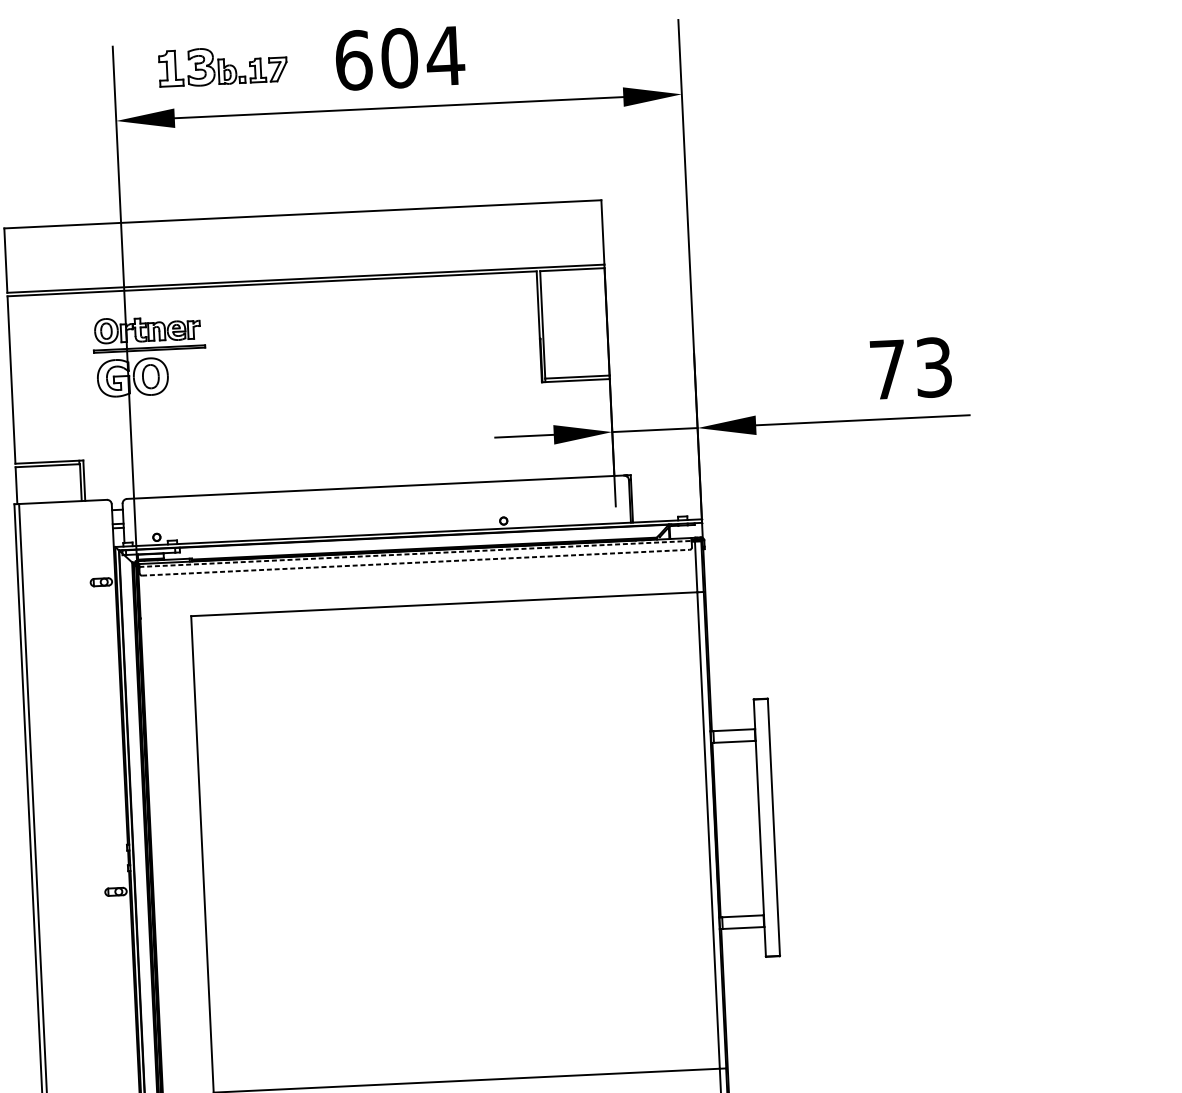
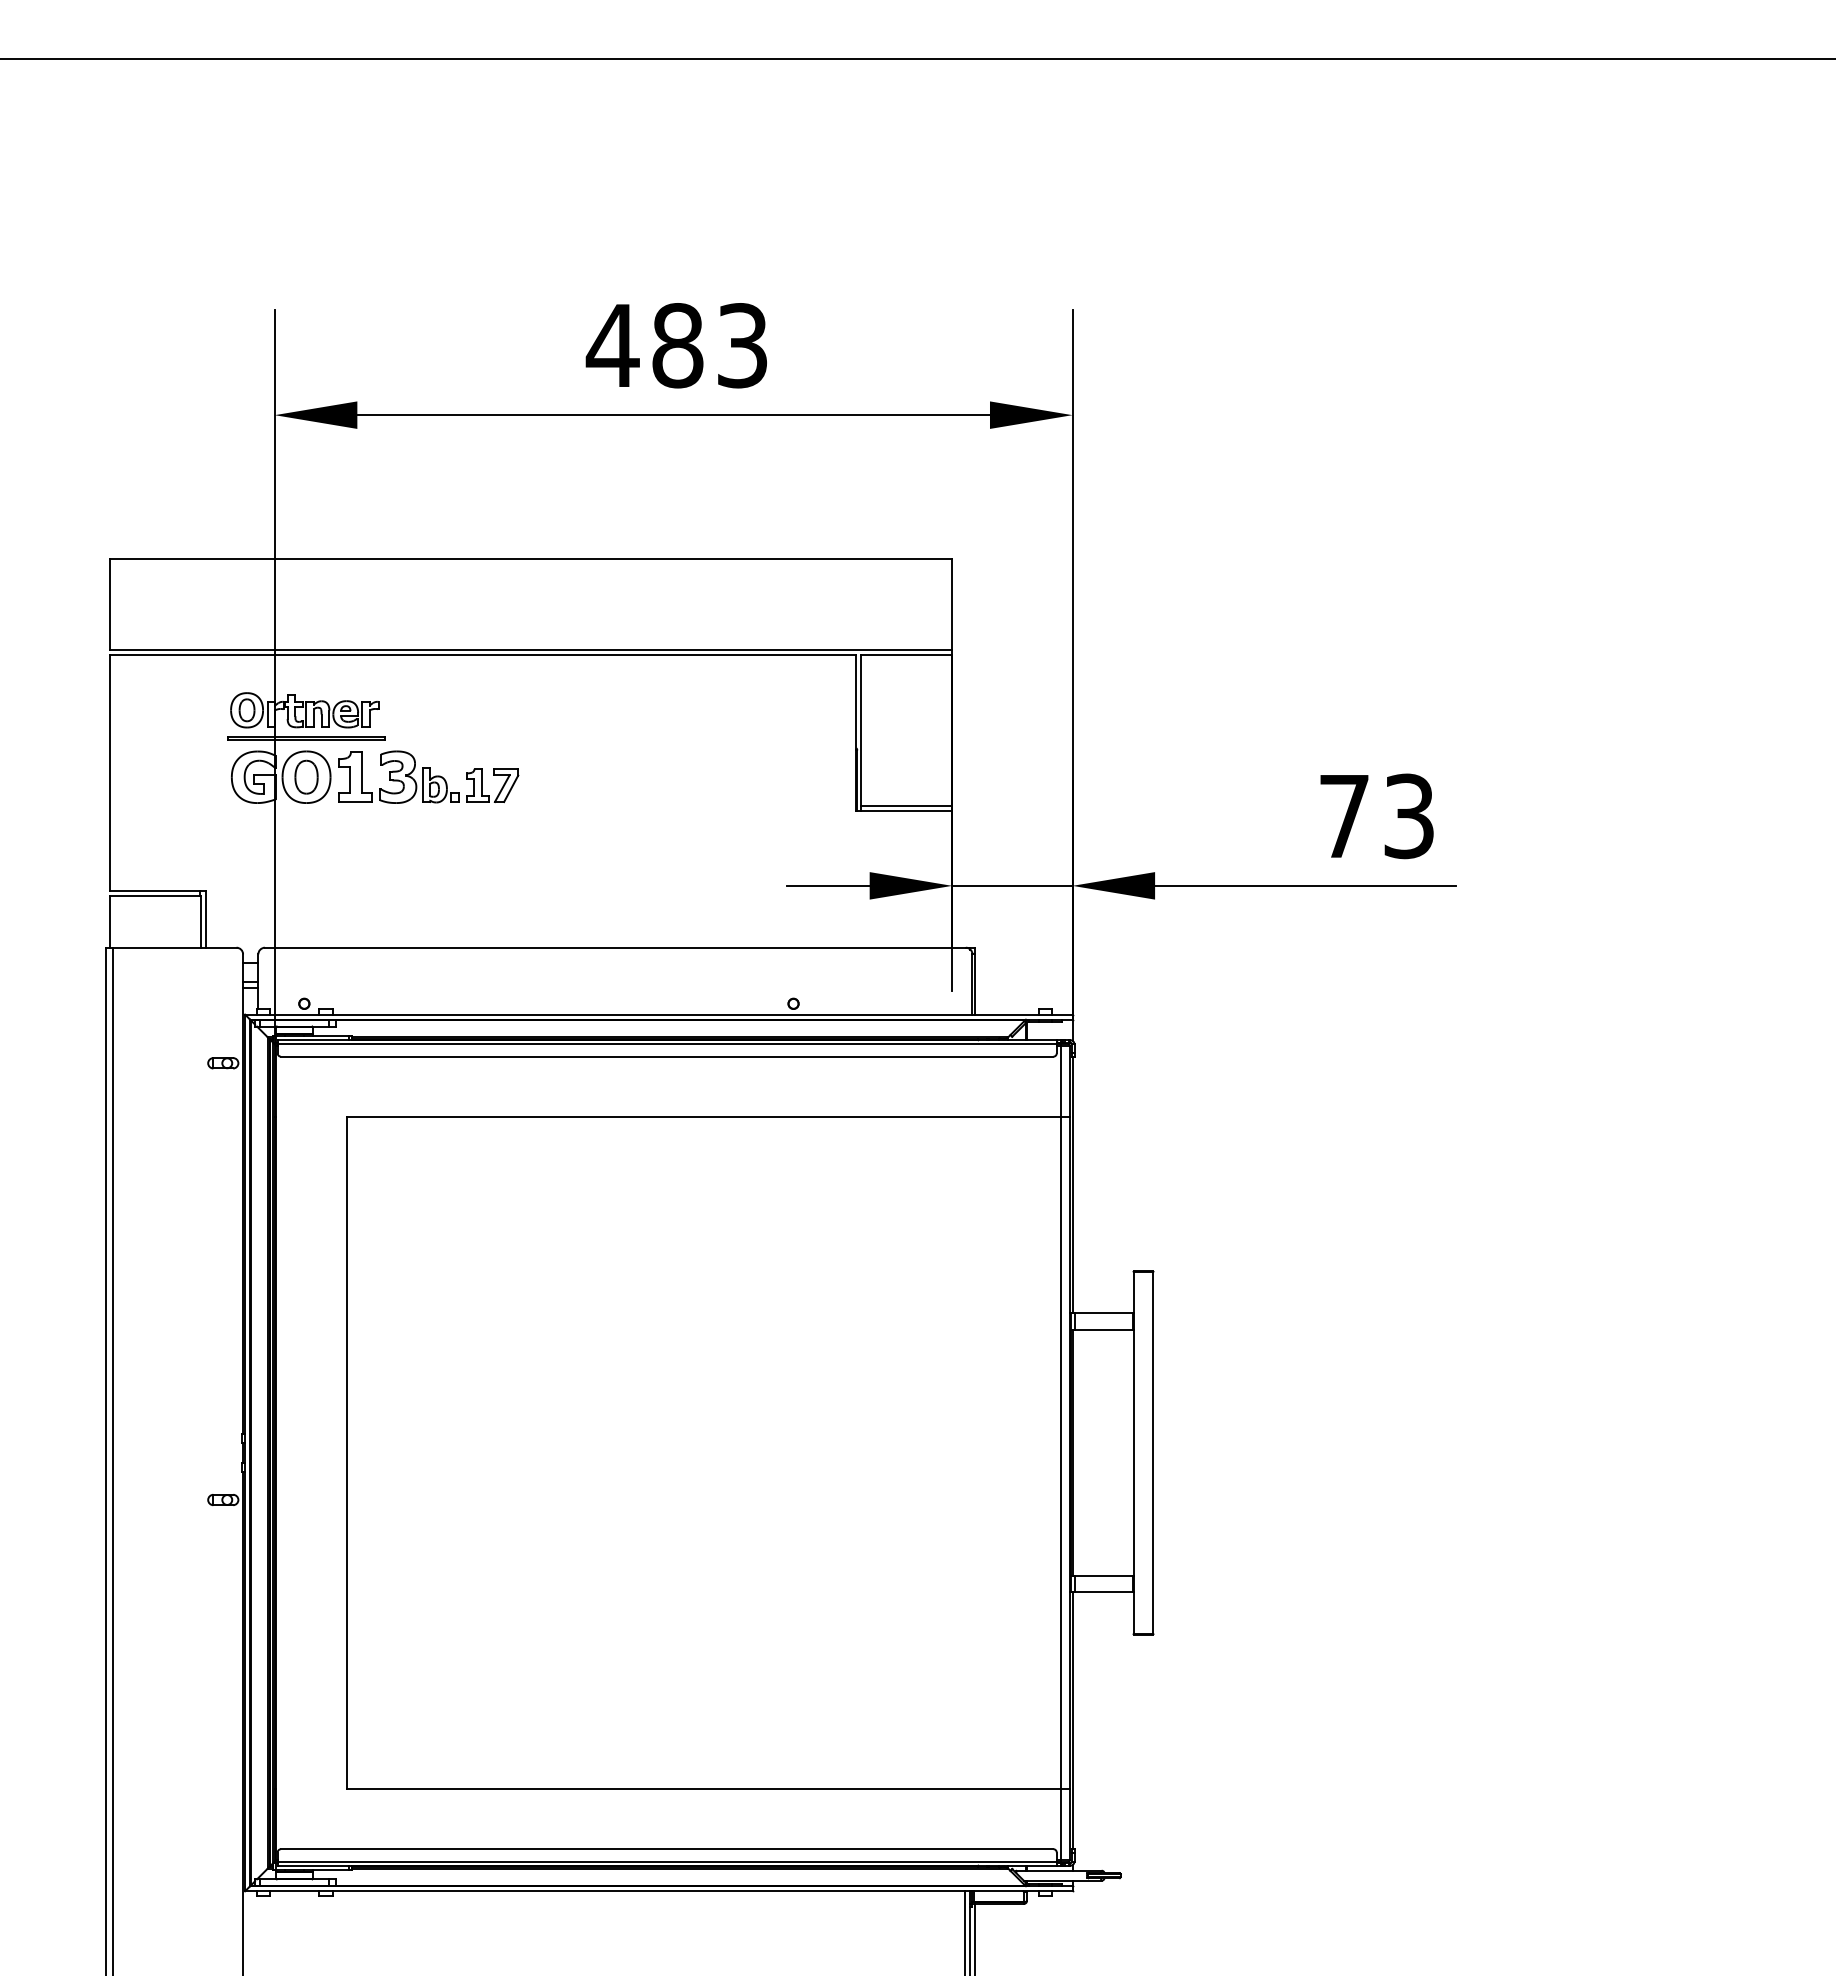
text: (399, 58) -> (677, 345), 604 -> 483
part: (222, 65) -> (428, 776), moved
line: (415, 554) -> (667, 1044), dashed -> solid
line: (416, 562) -> (667, 1056), dashed -> solid

